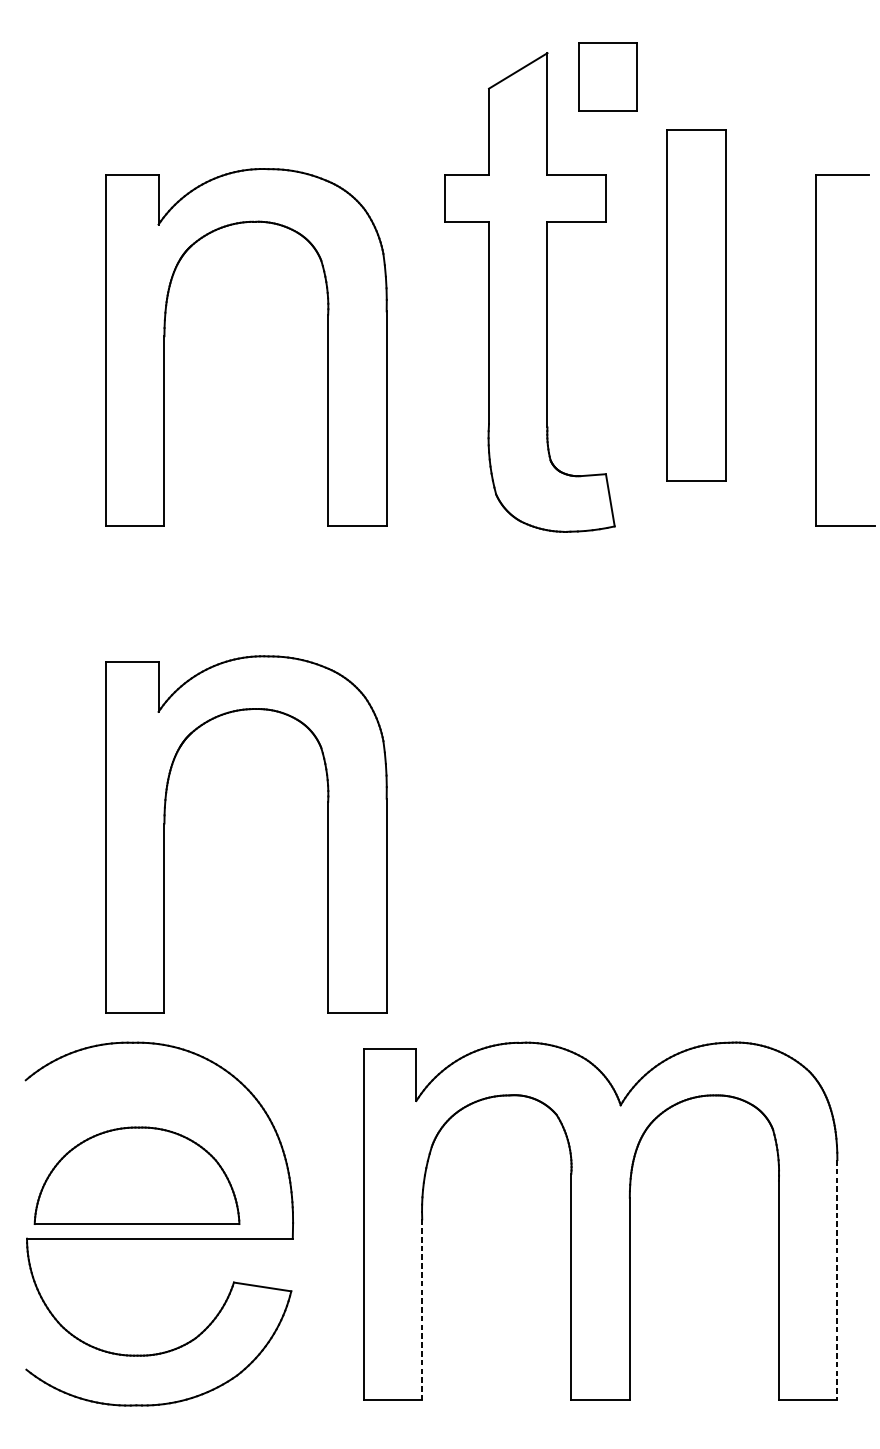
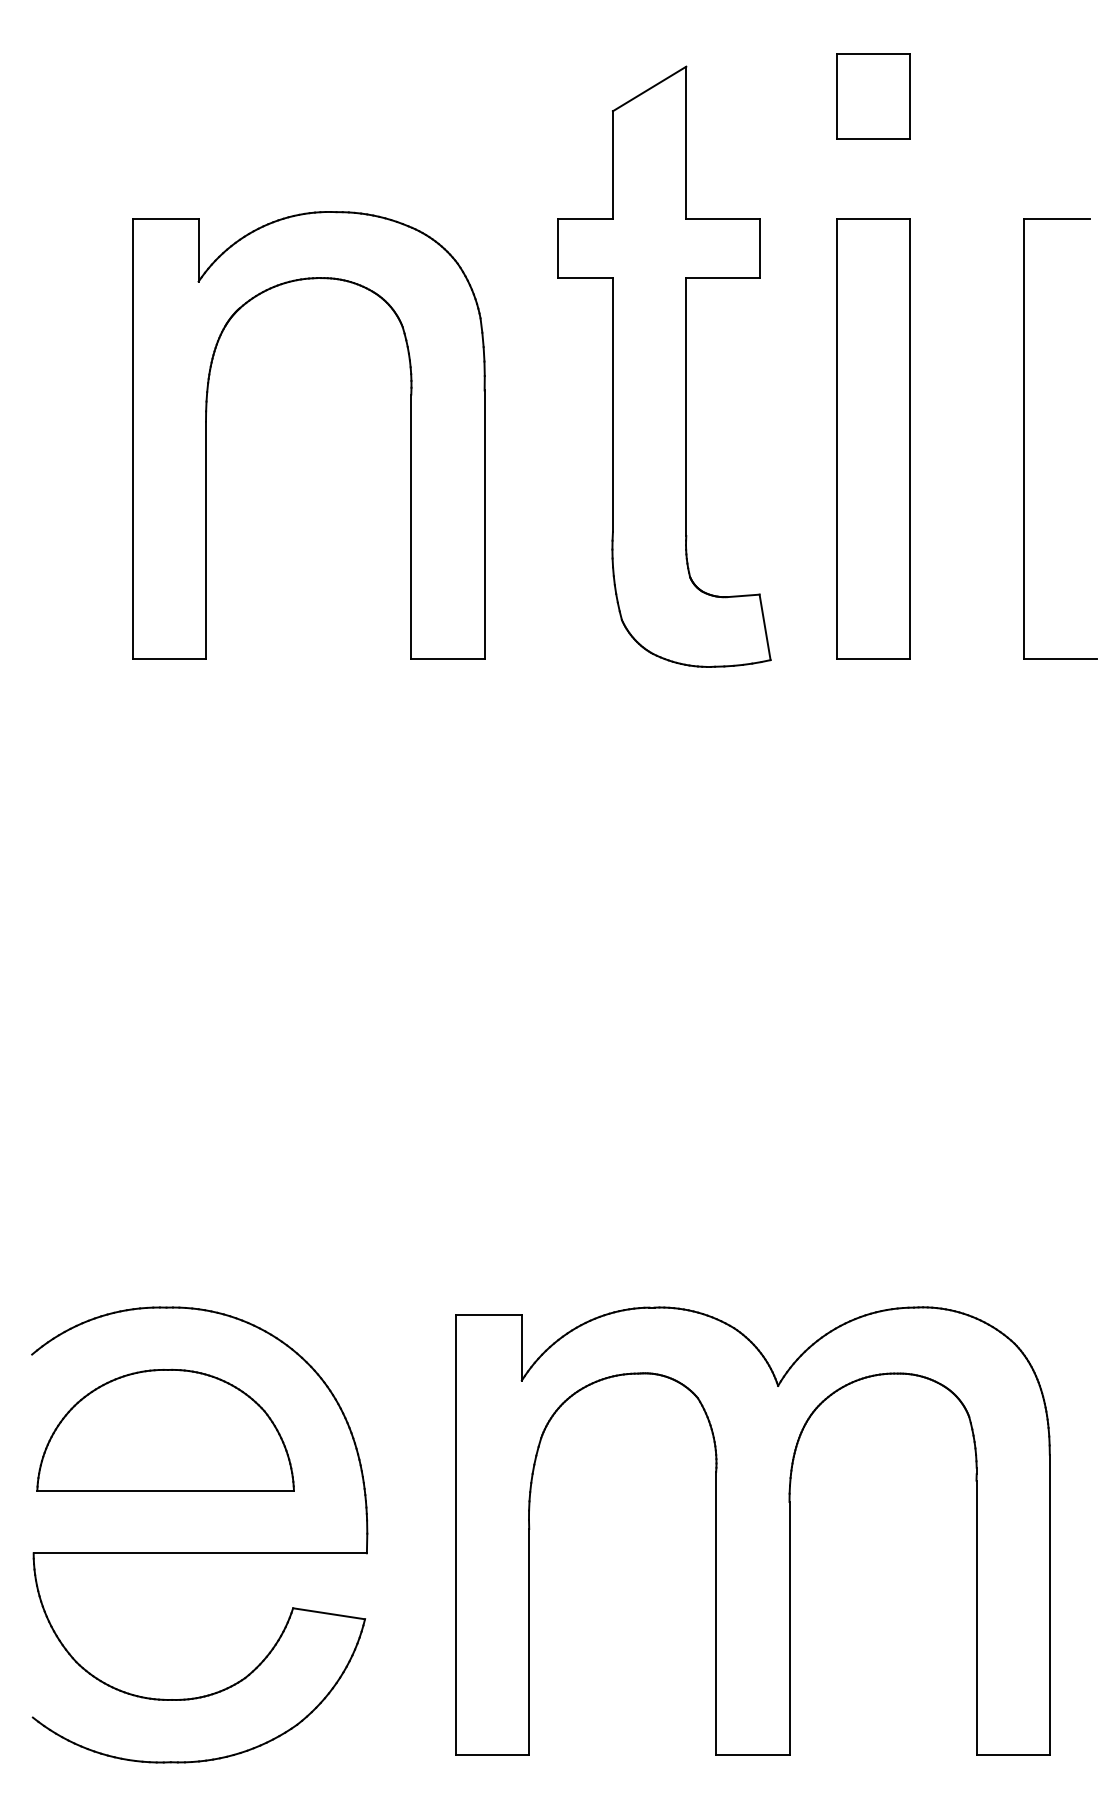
part: (608, 76) -> (873, 96), moved
part: (696, 305) -> (873, 438), moved
part: (164, 834) -> (206, 1046), removed
part: (136, 1175) -> (165, 1429), moved
line: (837, 1280) -> (1049, 1605), dashed -> solid
line: (422, 1309) -> (529, 1641), dashed -> solid

